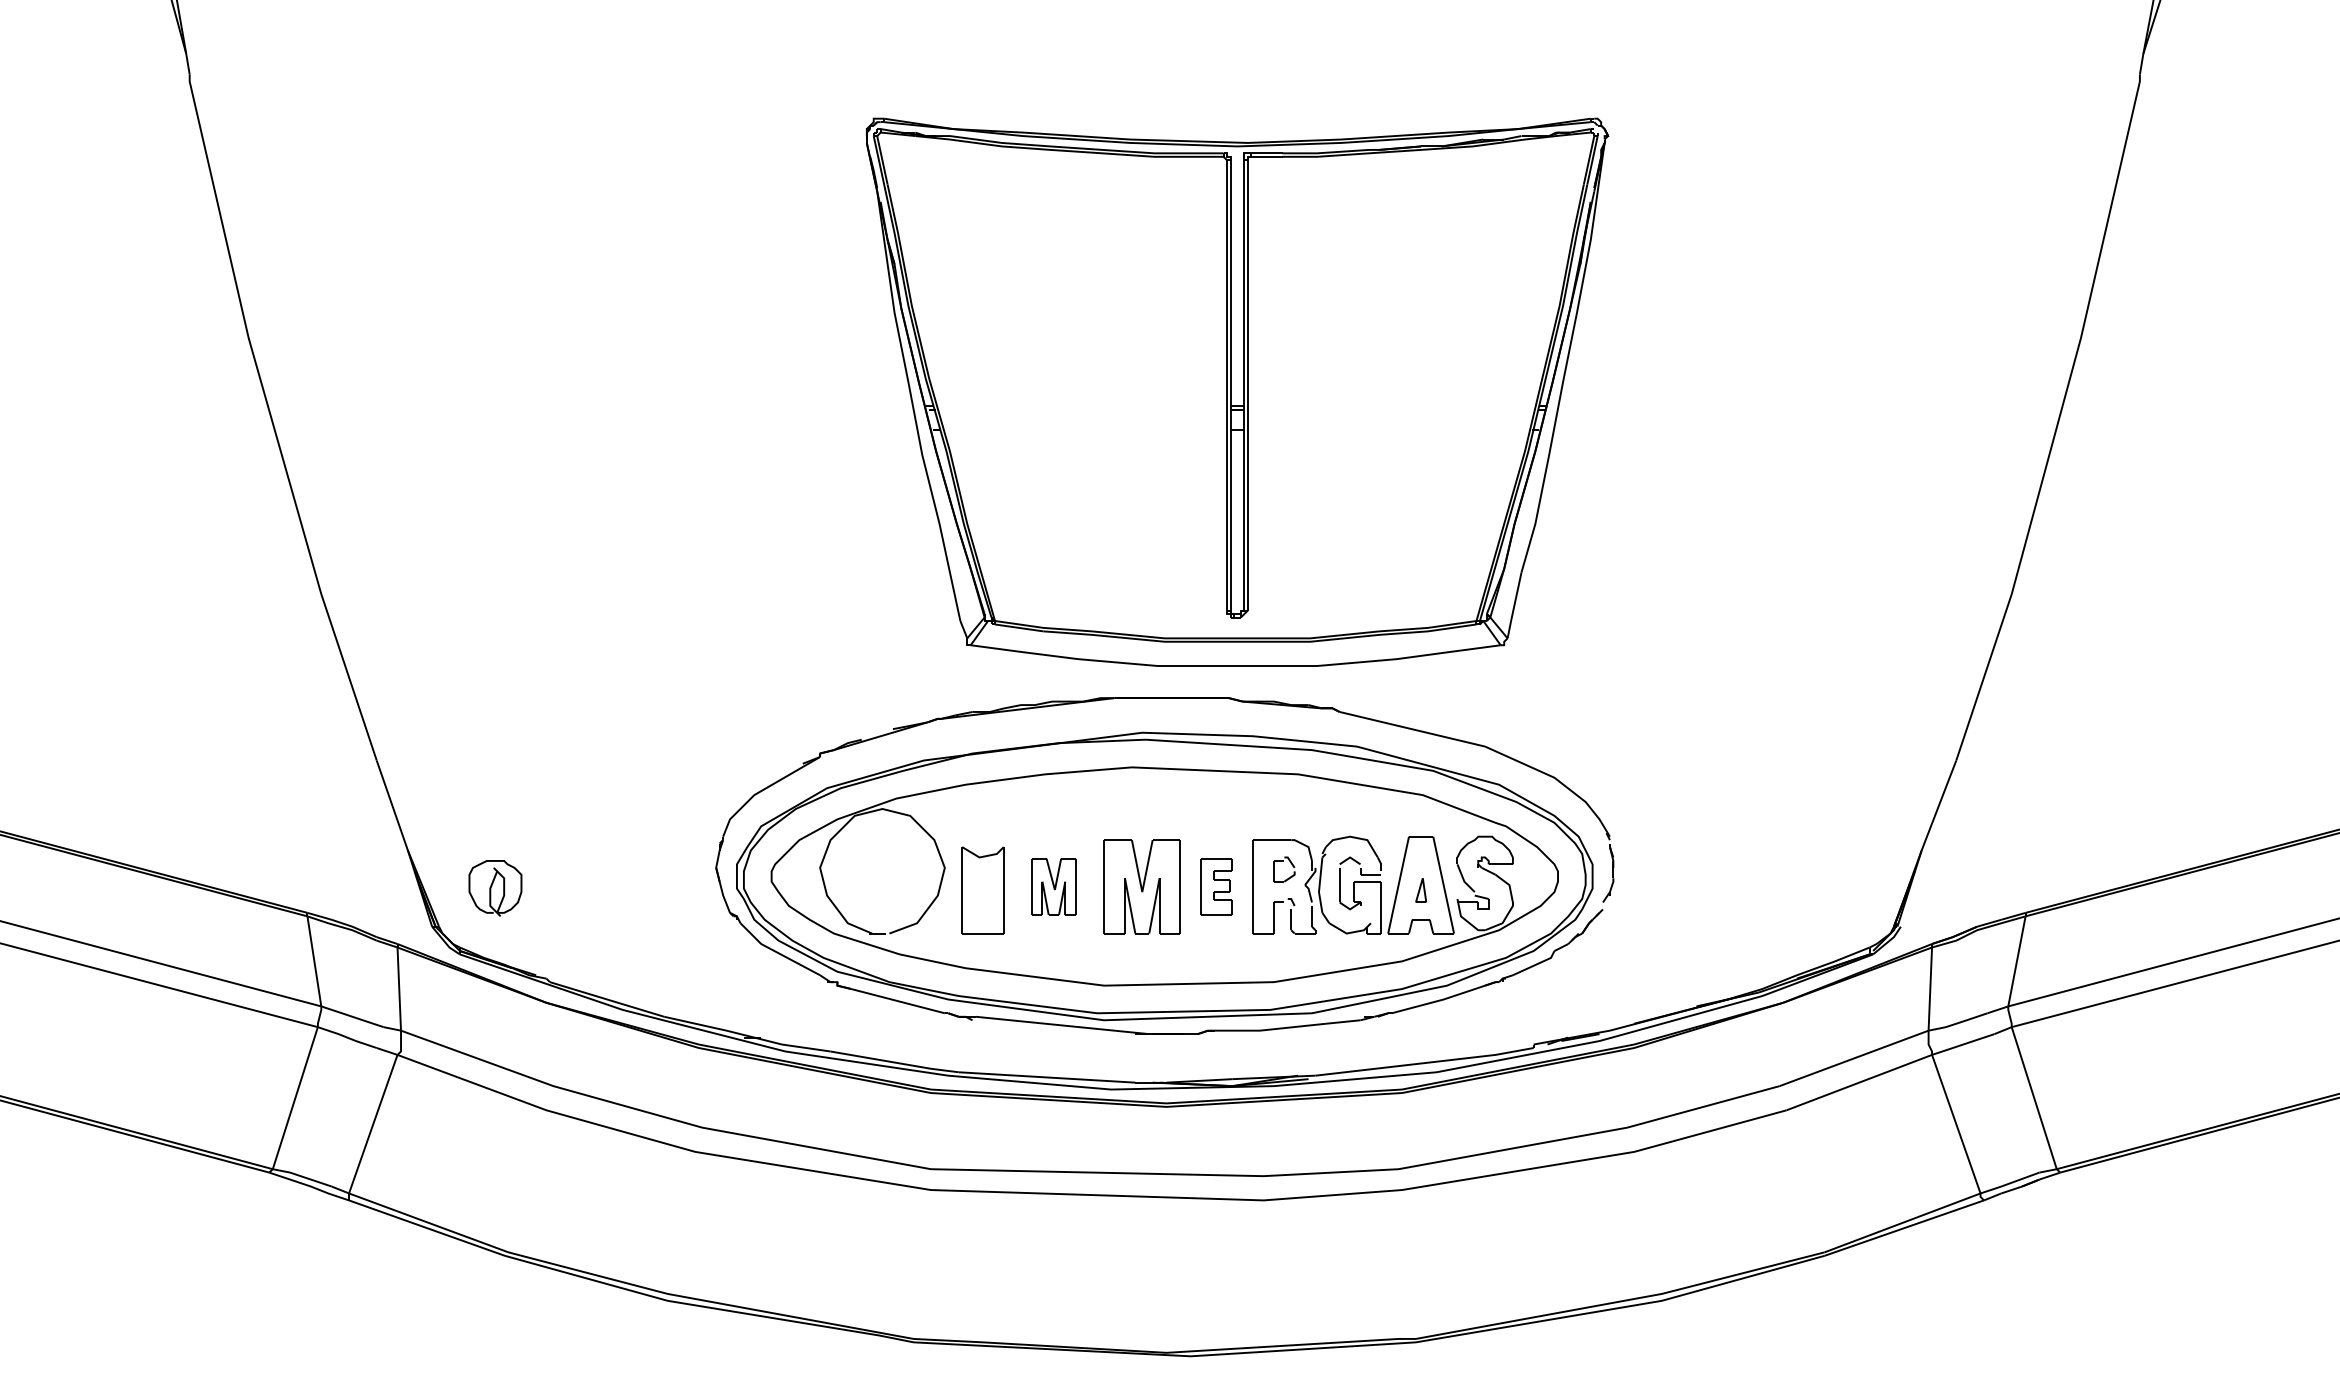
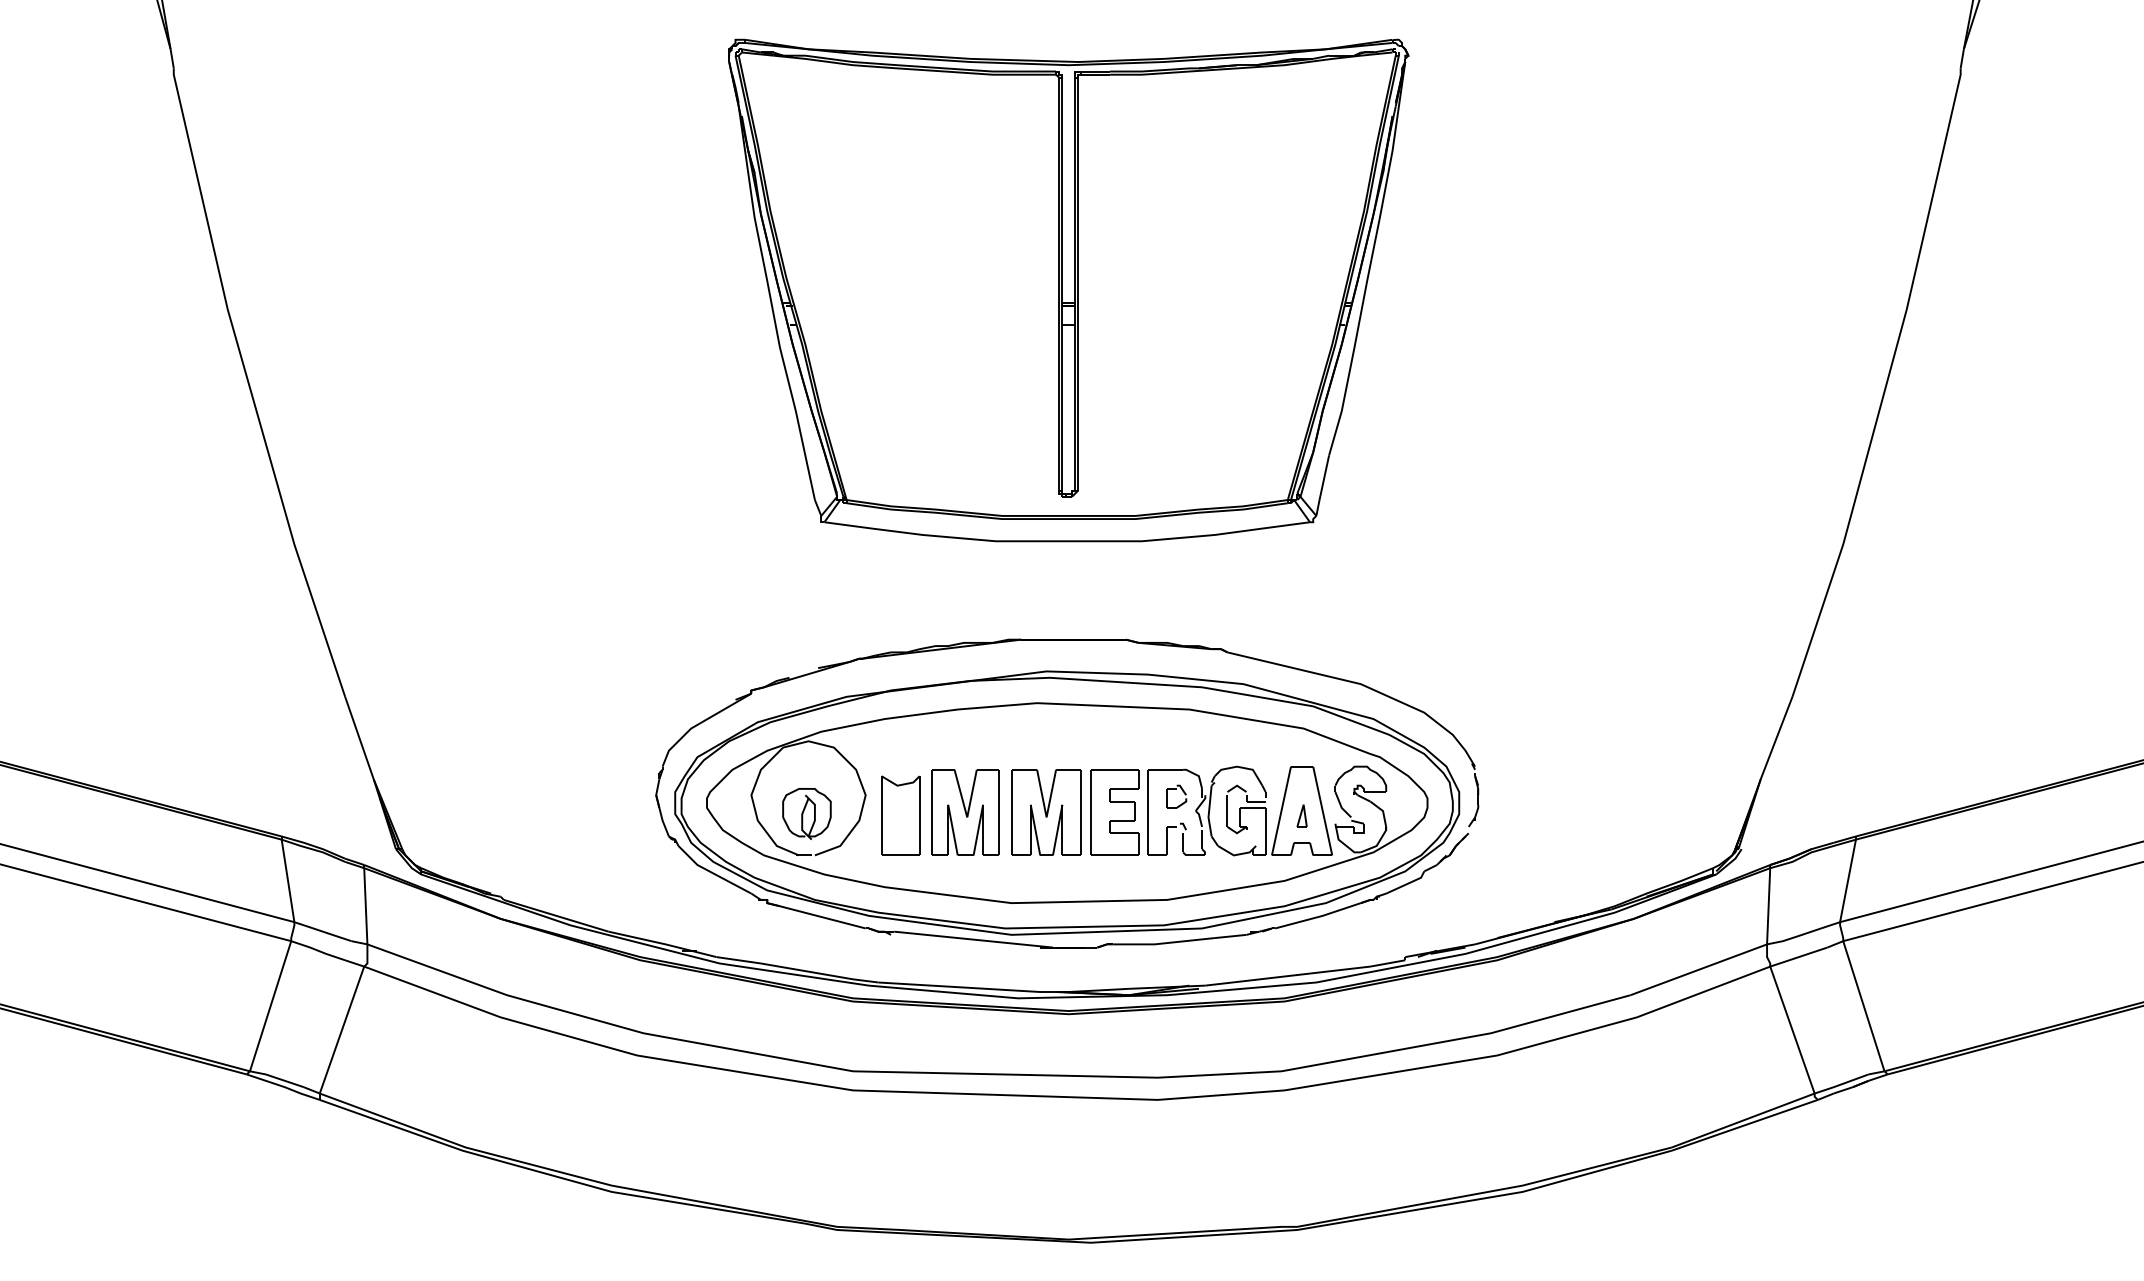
part: (1237, 392) -> (1068, 290), moved
part: (1053, 886) -> (965, 812), size x1.67
part: (1216, 886) -> (1114, 812), size x1.67
part: (494, 887) -> (806, 813), moved

